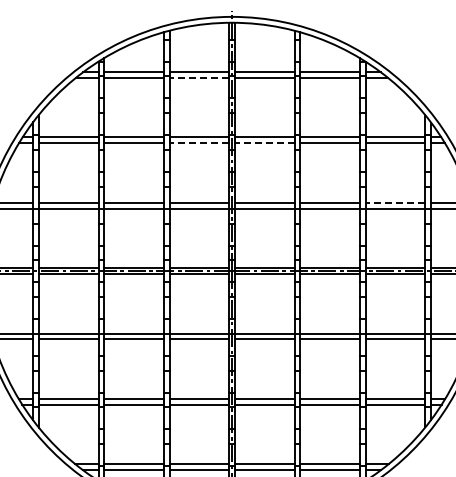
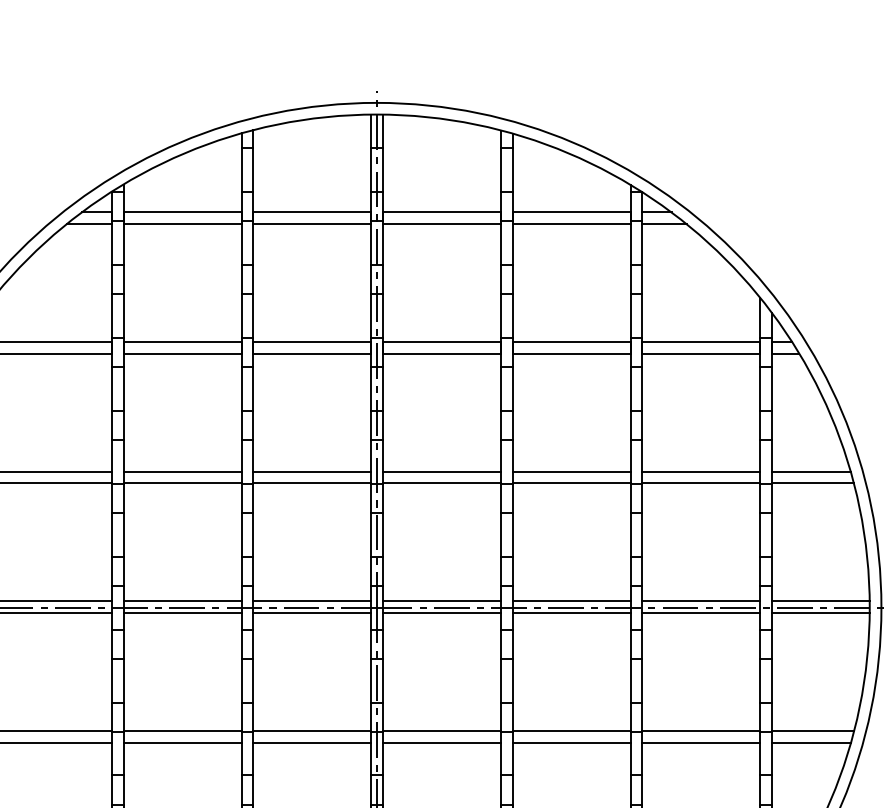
line: (199, 78) -> (312, 225), dashed -> solid
line: (199, 143) -> (312, 354), dashed -> solid
line: (264, 143) -> (441, 354), dashed -> solid
line: (395, 202) -> (701, 471), dashed -> solid

